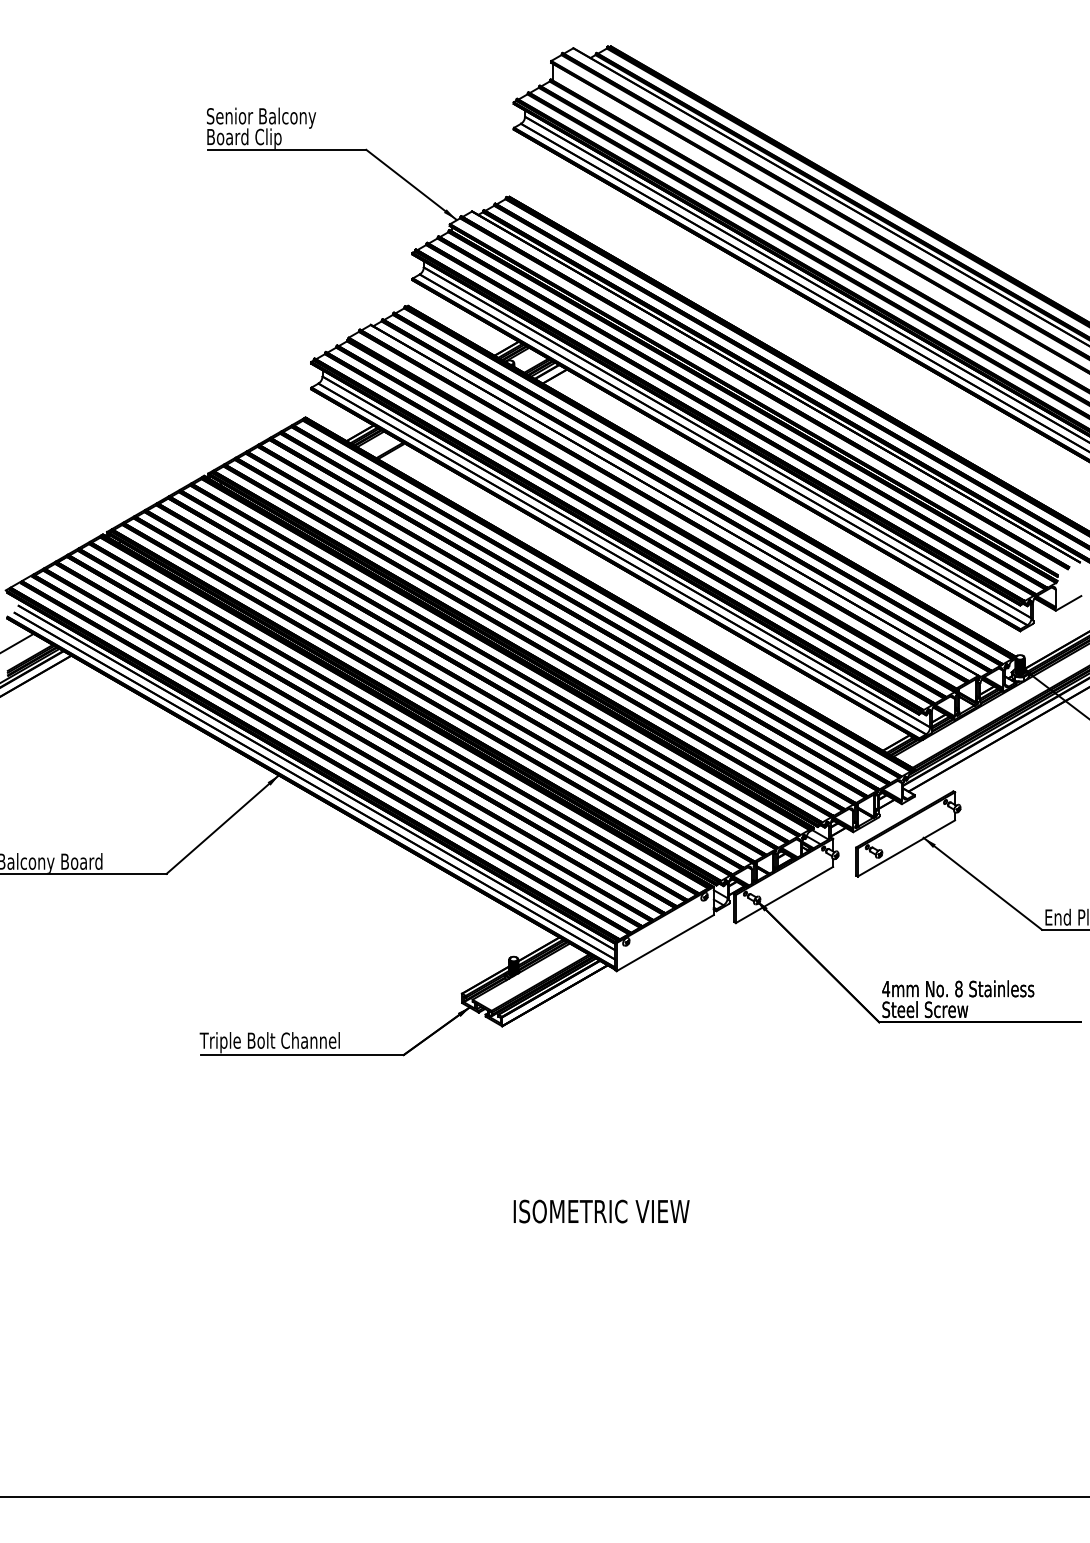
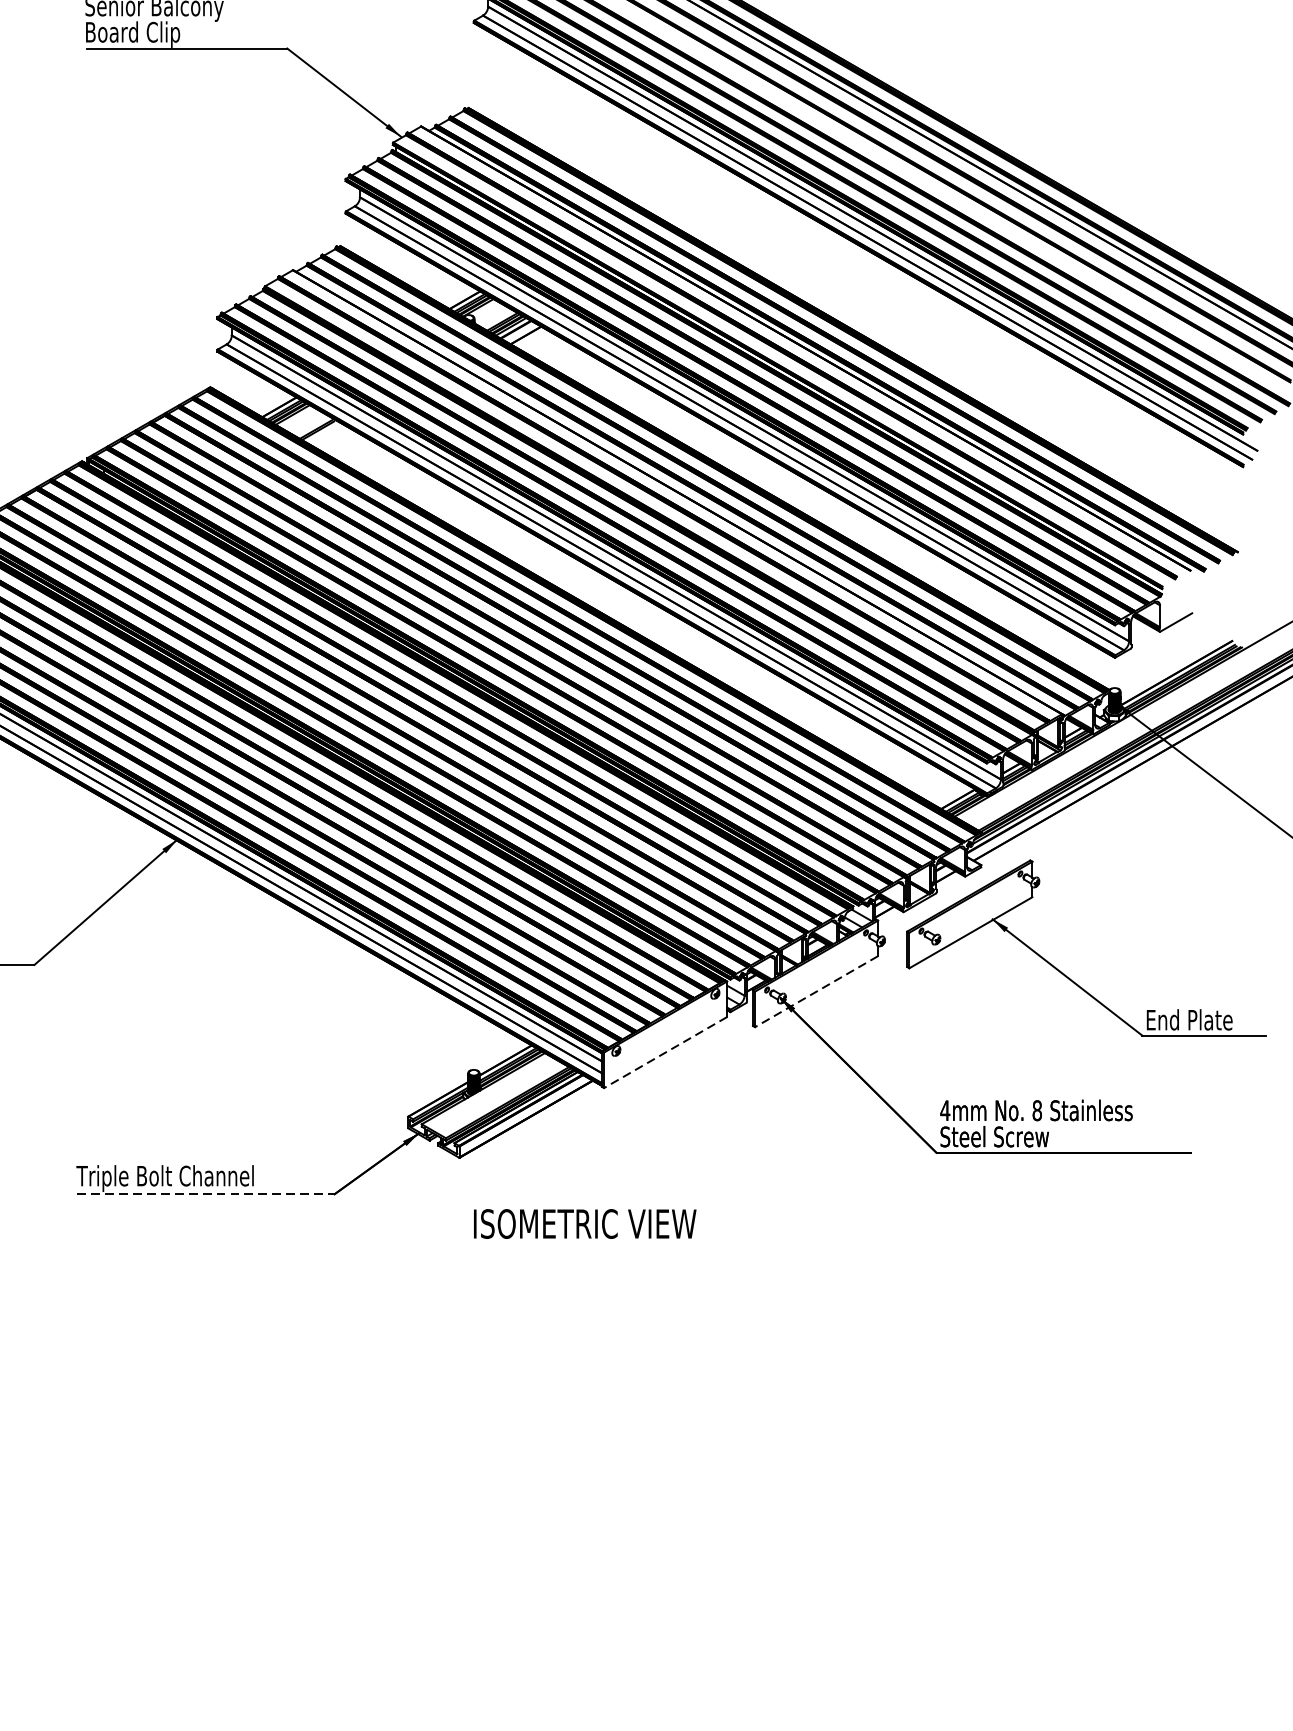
line: (784, 895) -> (816, 992), solid -> dashed
line: (664, 943) -> (664, 1053), solid -> dashed
line: (302, 1055) -> (206, 1194), solid -> dashed
text: (601, 1211) -> (584, 1223), moved

